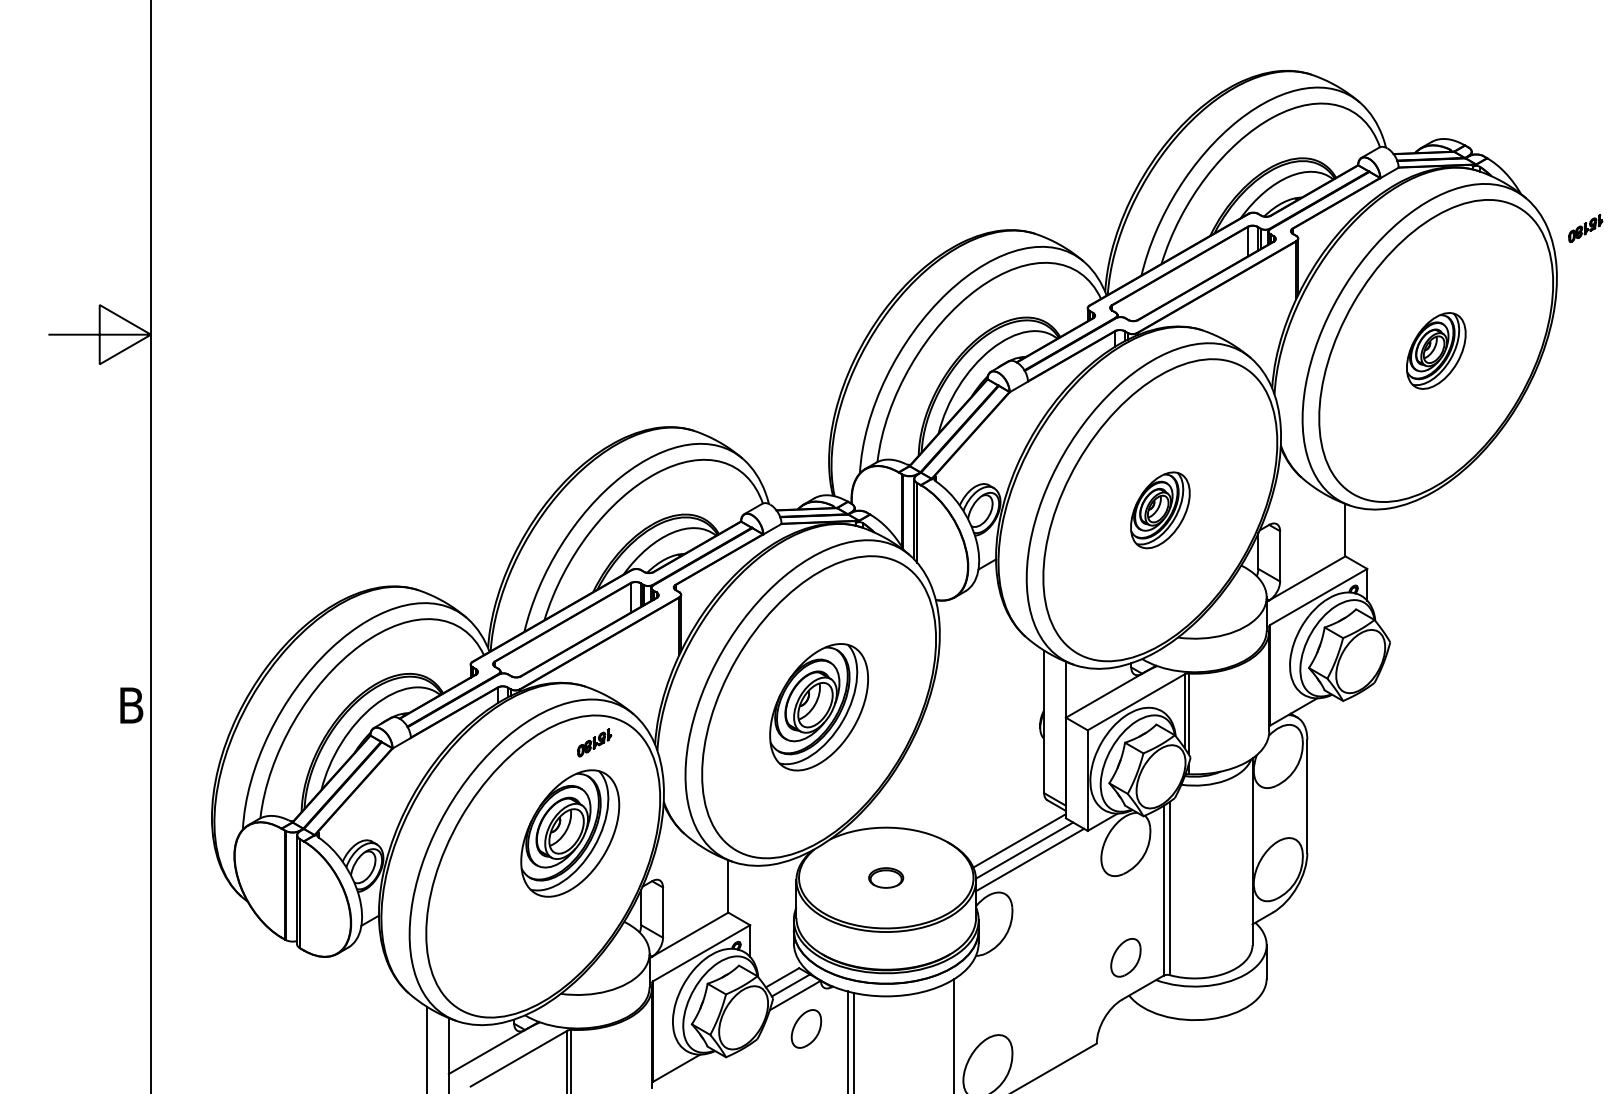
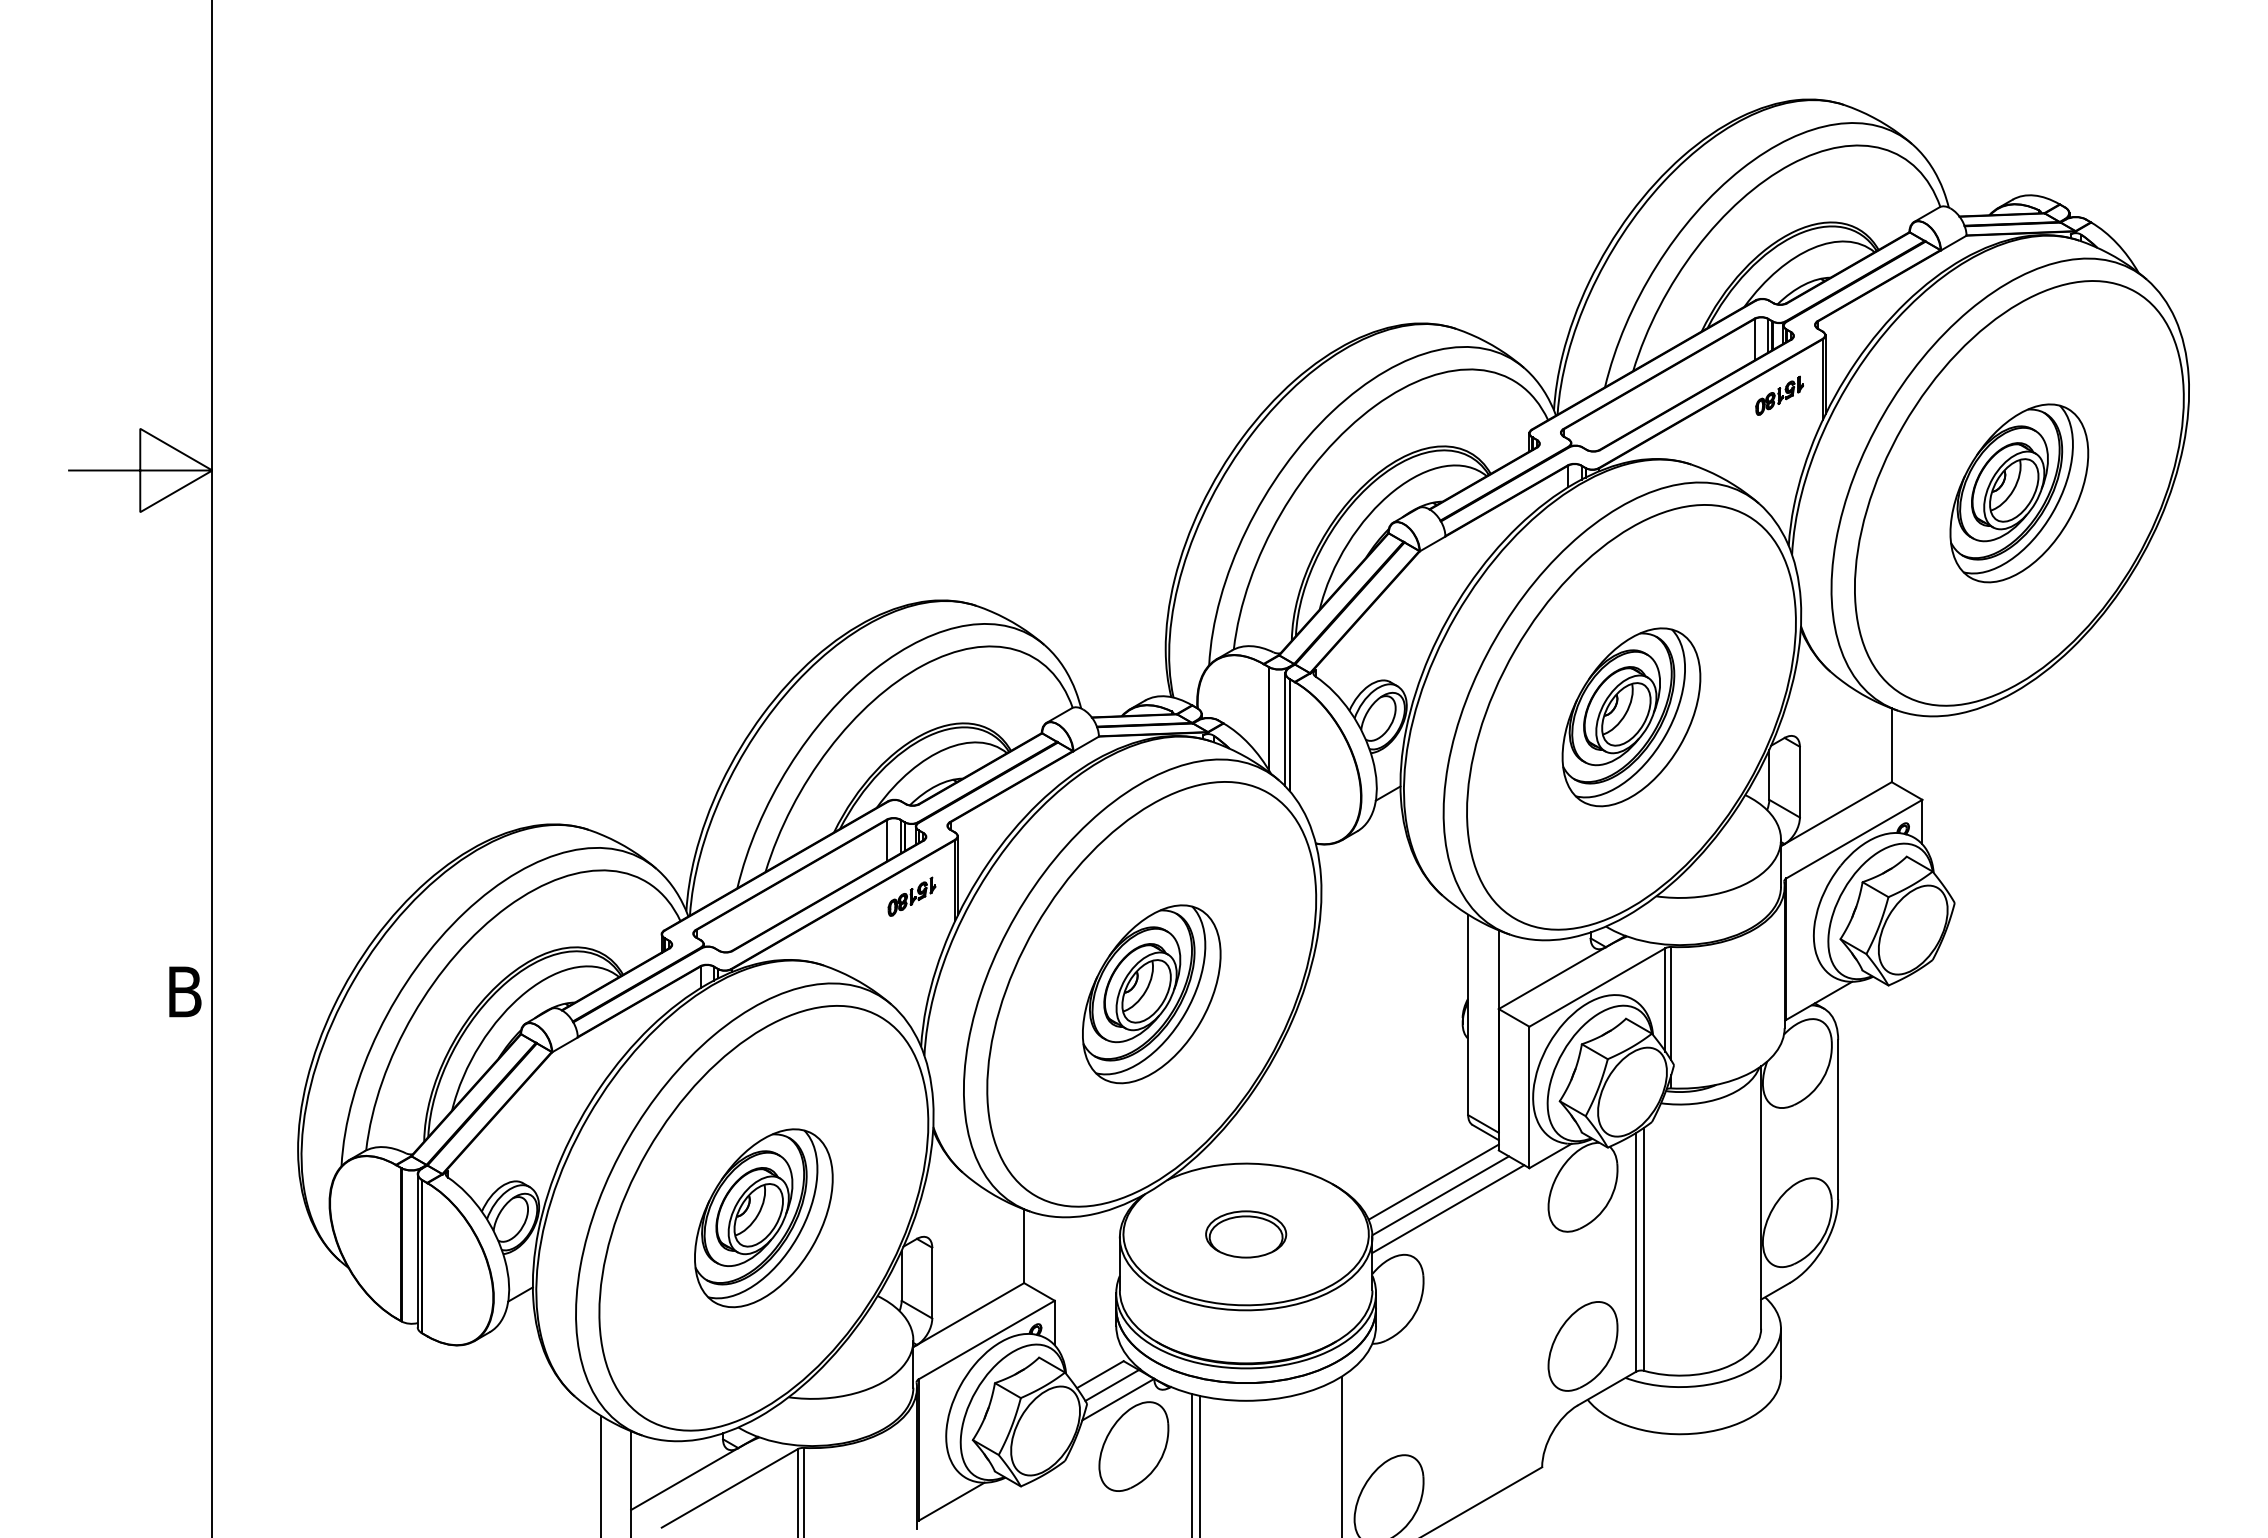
part: (1585, 228) -> (1779, 395), moved
part: (1436, 350) -> (2019, 492), size x1.67
part: (1160, 510) -> (1631, 717), size x1.67
part: (594, 742) -> (911, 896), moved
part: (570, 833) -> (764, 1218), moved
part: (885, 877) -> (1245, 1233), size x1.67
part: (1125, 957) -> (1582, 1346), size x1.67
part: (806, 1028) -> (1134, 1445), size x1.67

